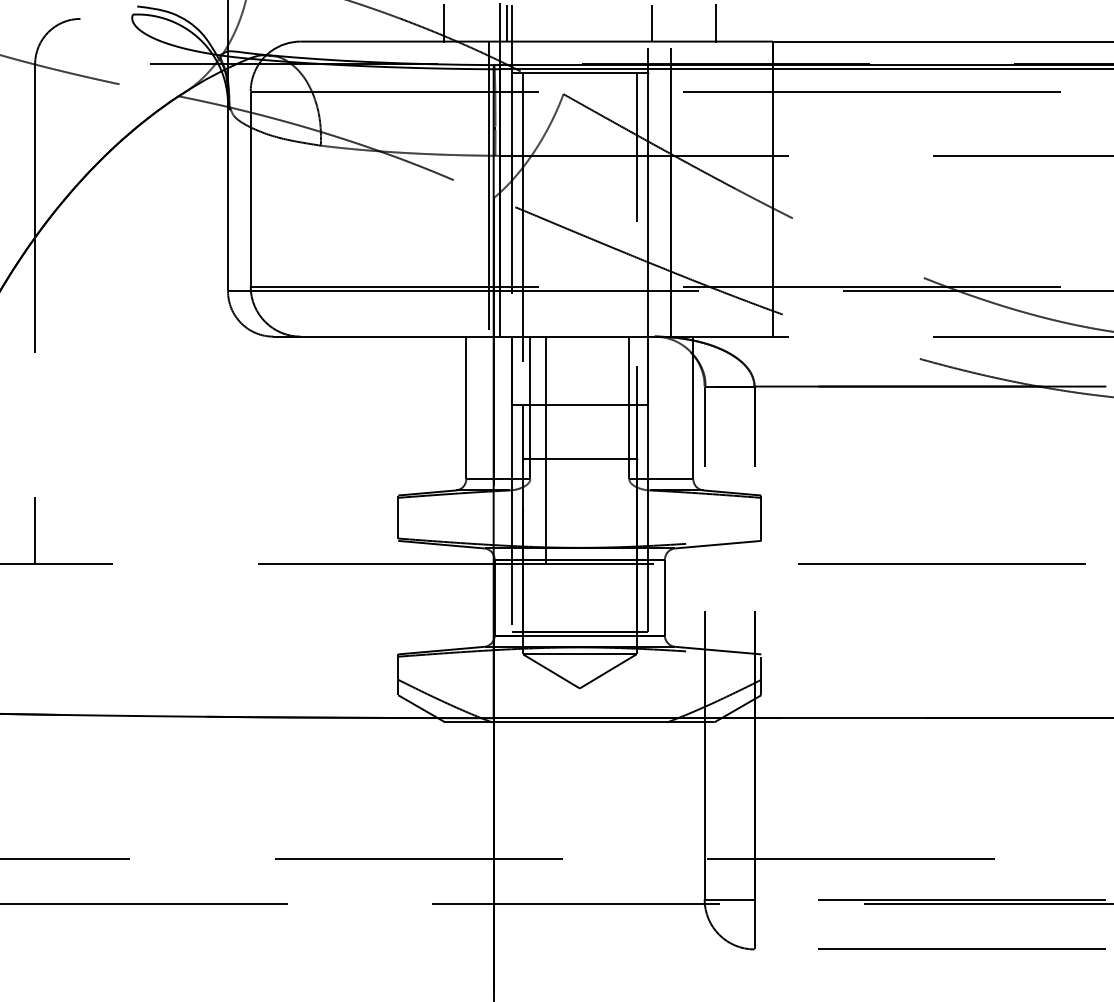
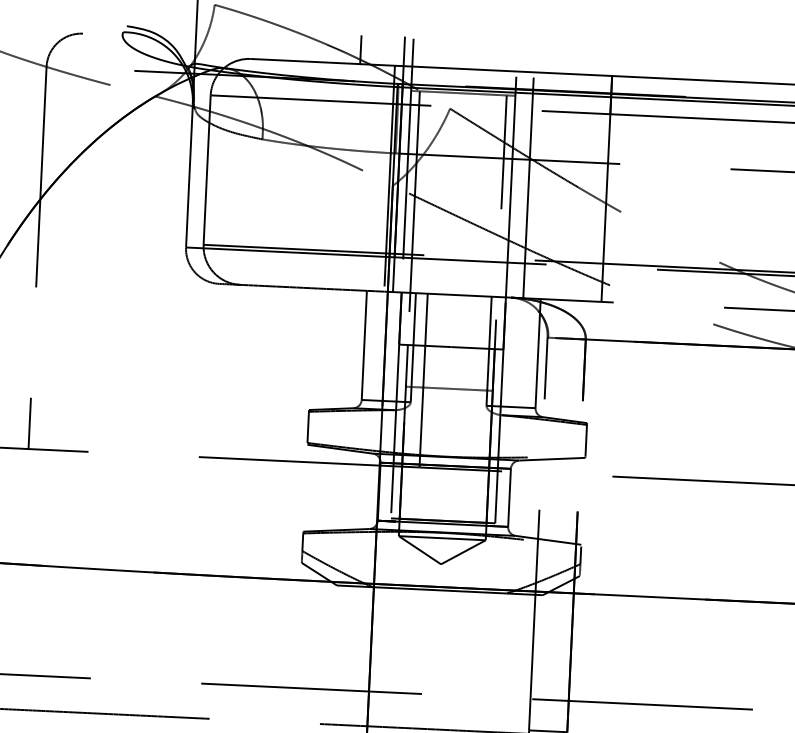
line: (507, 23) -> (409, 52), removed
line: (652, 23) -> (520, 57), removed
line: (715, 23) -> (568, 60), removed

